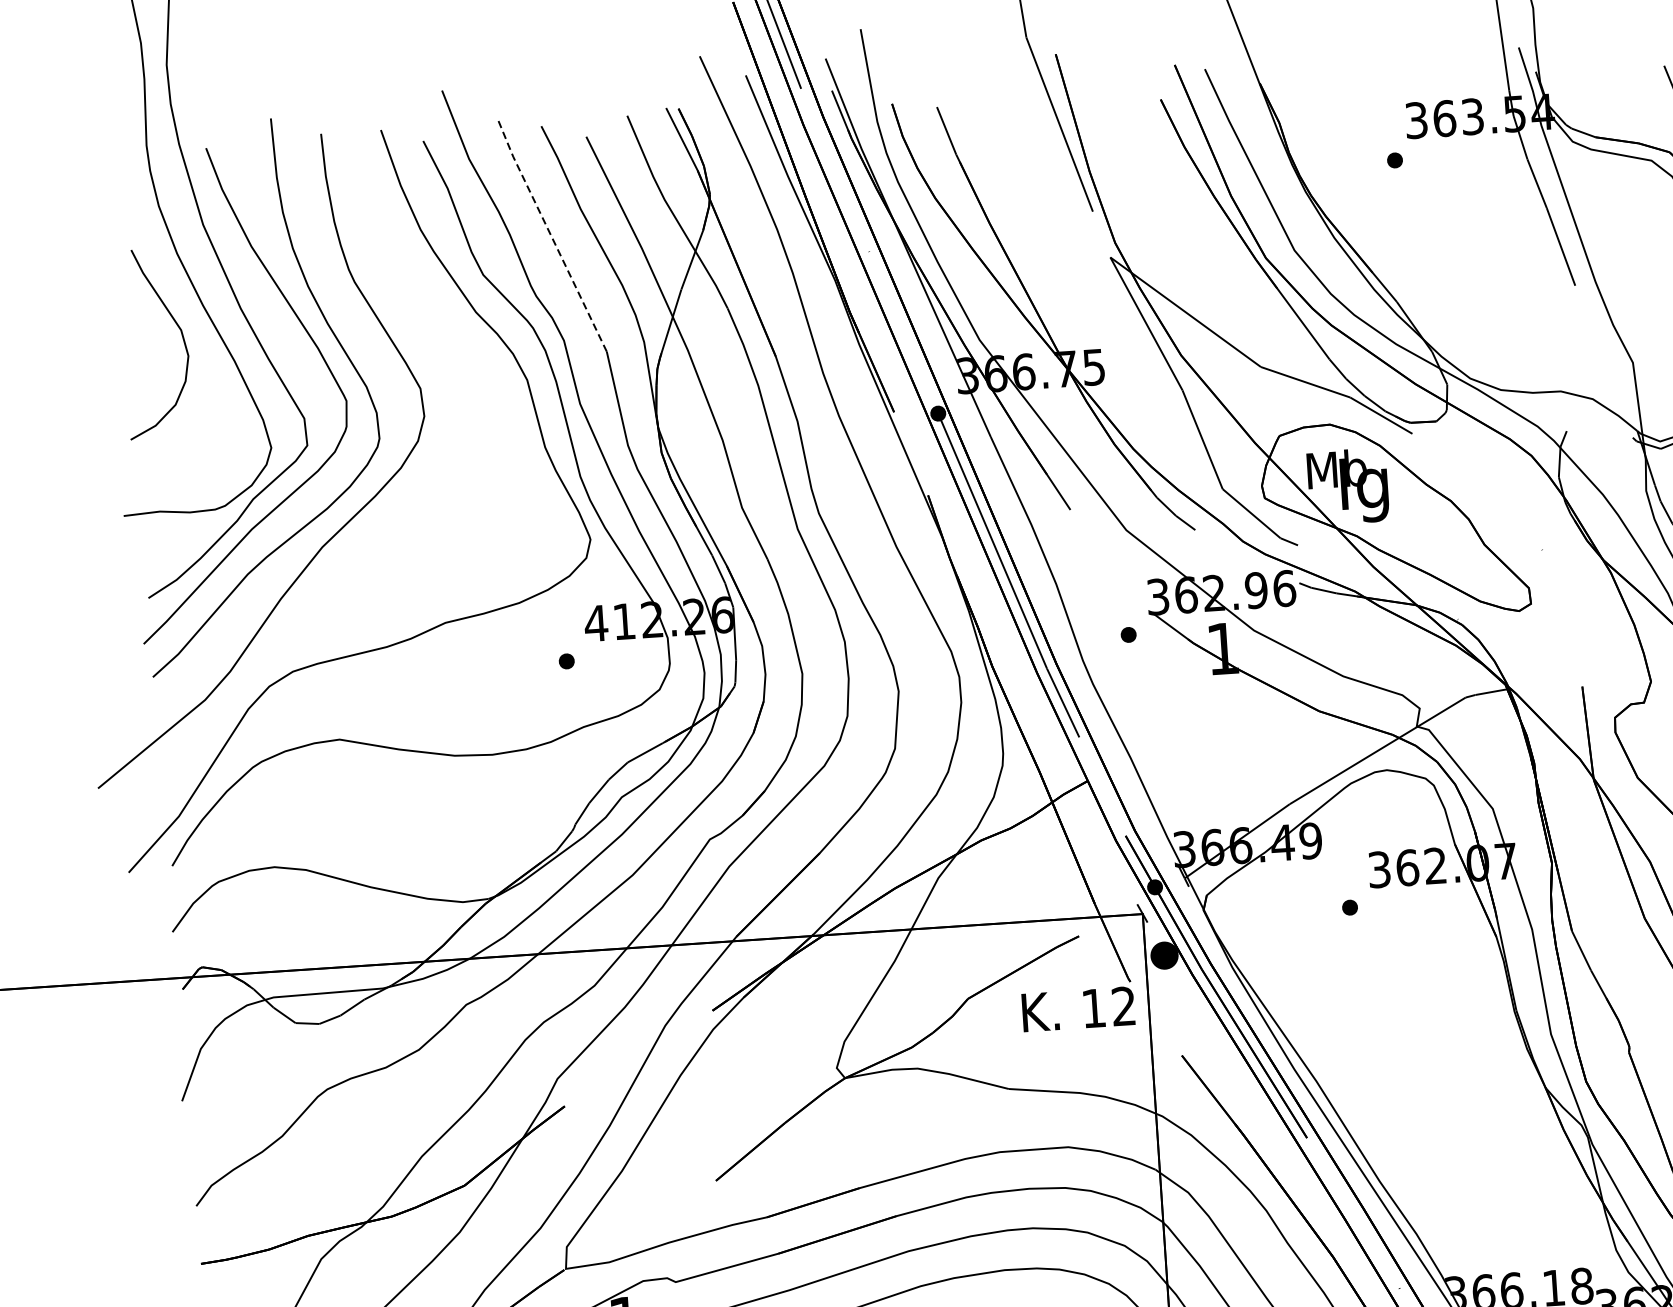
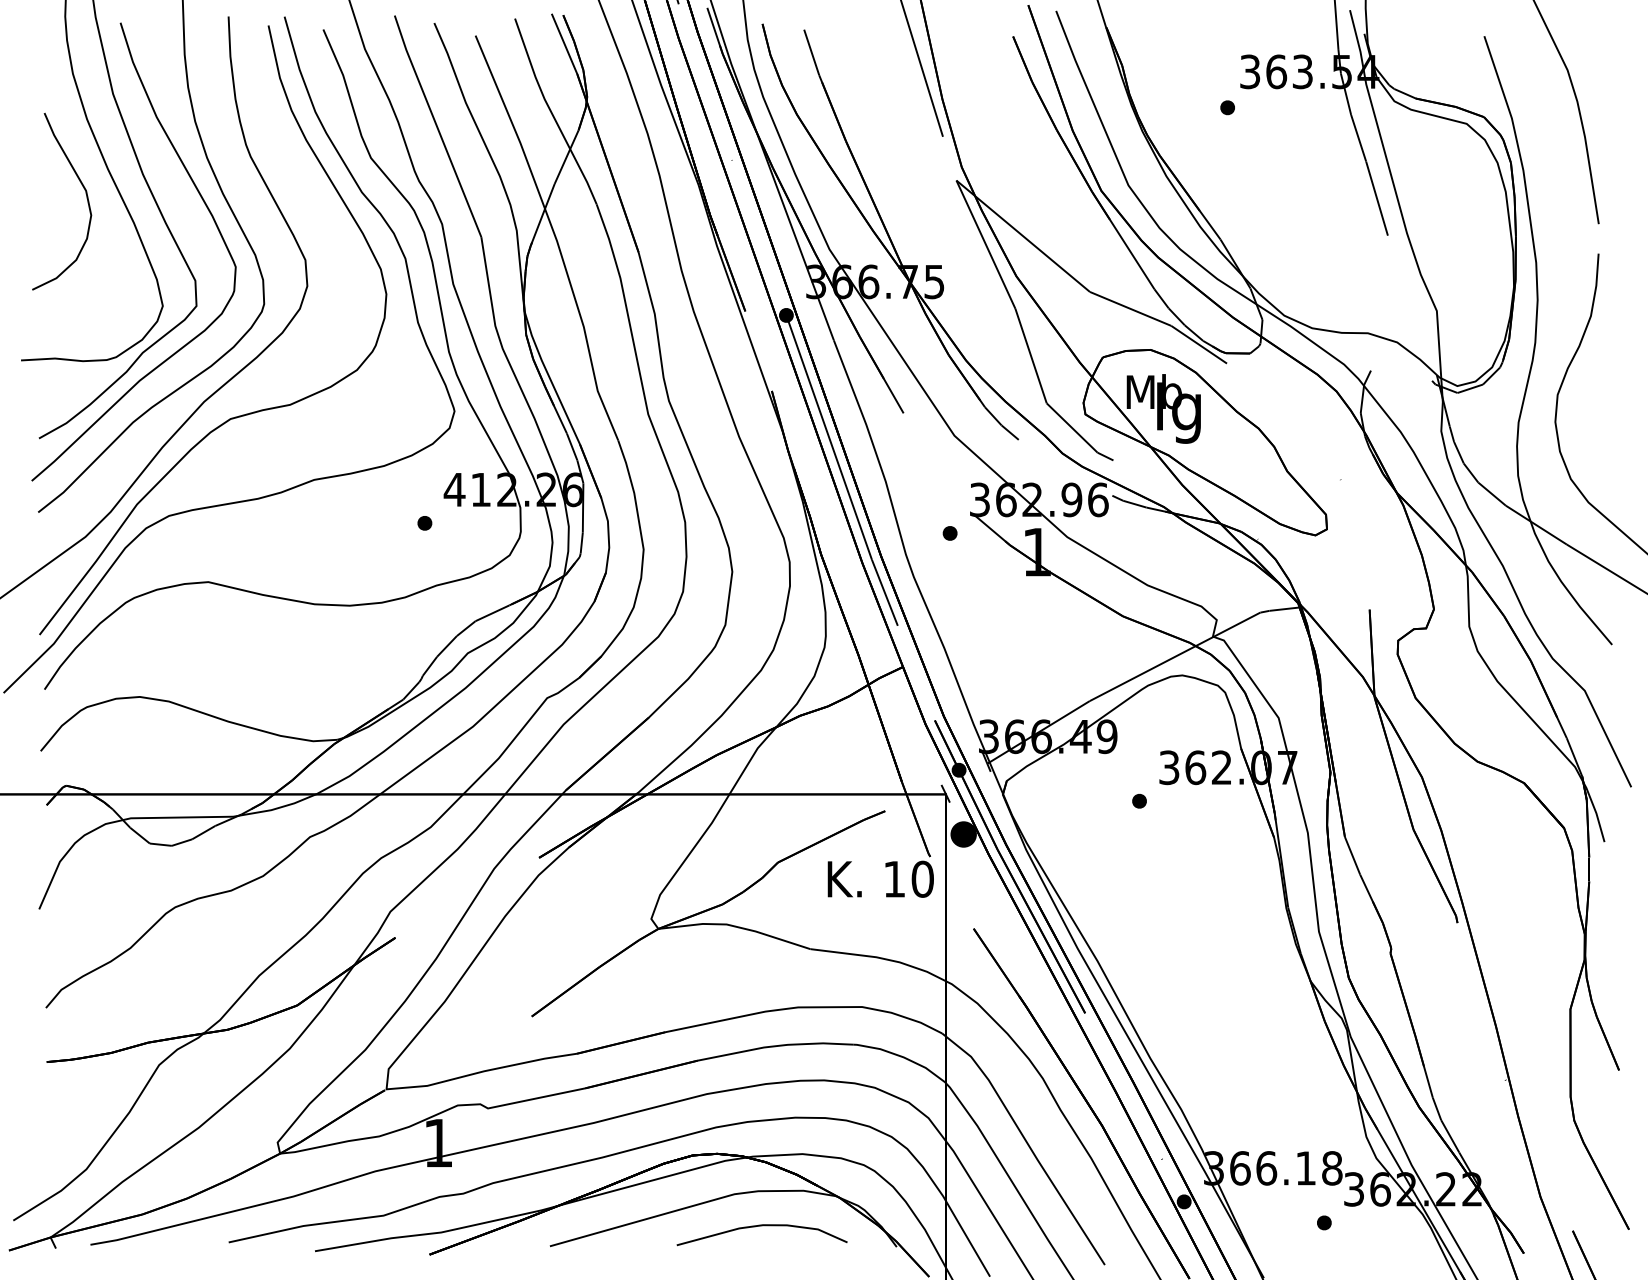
line: (550, 235) -> (436, 125), dashed -> solid
curve: (359, 559) -> (238, 415), added
text: (1123, 1005) -> (922, 878), 12 -> 10

